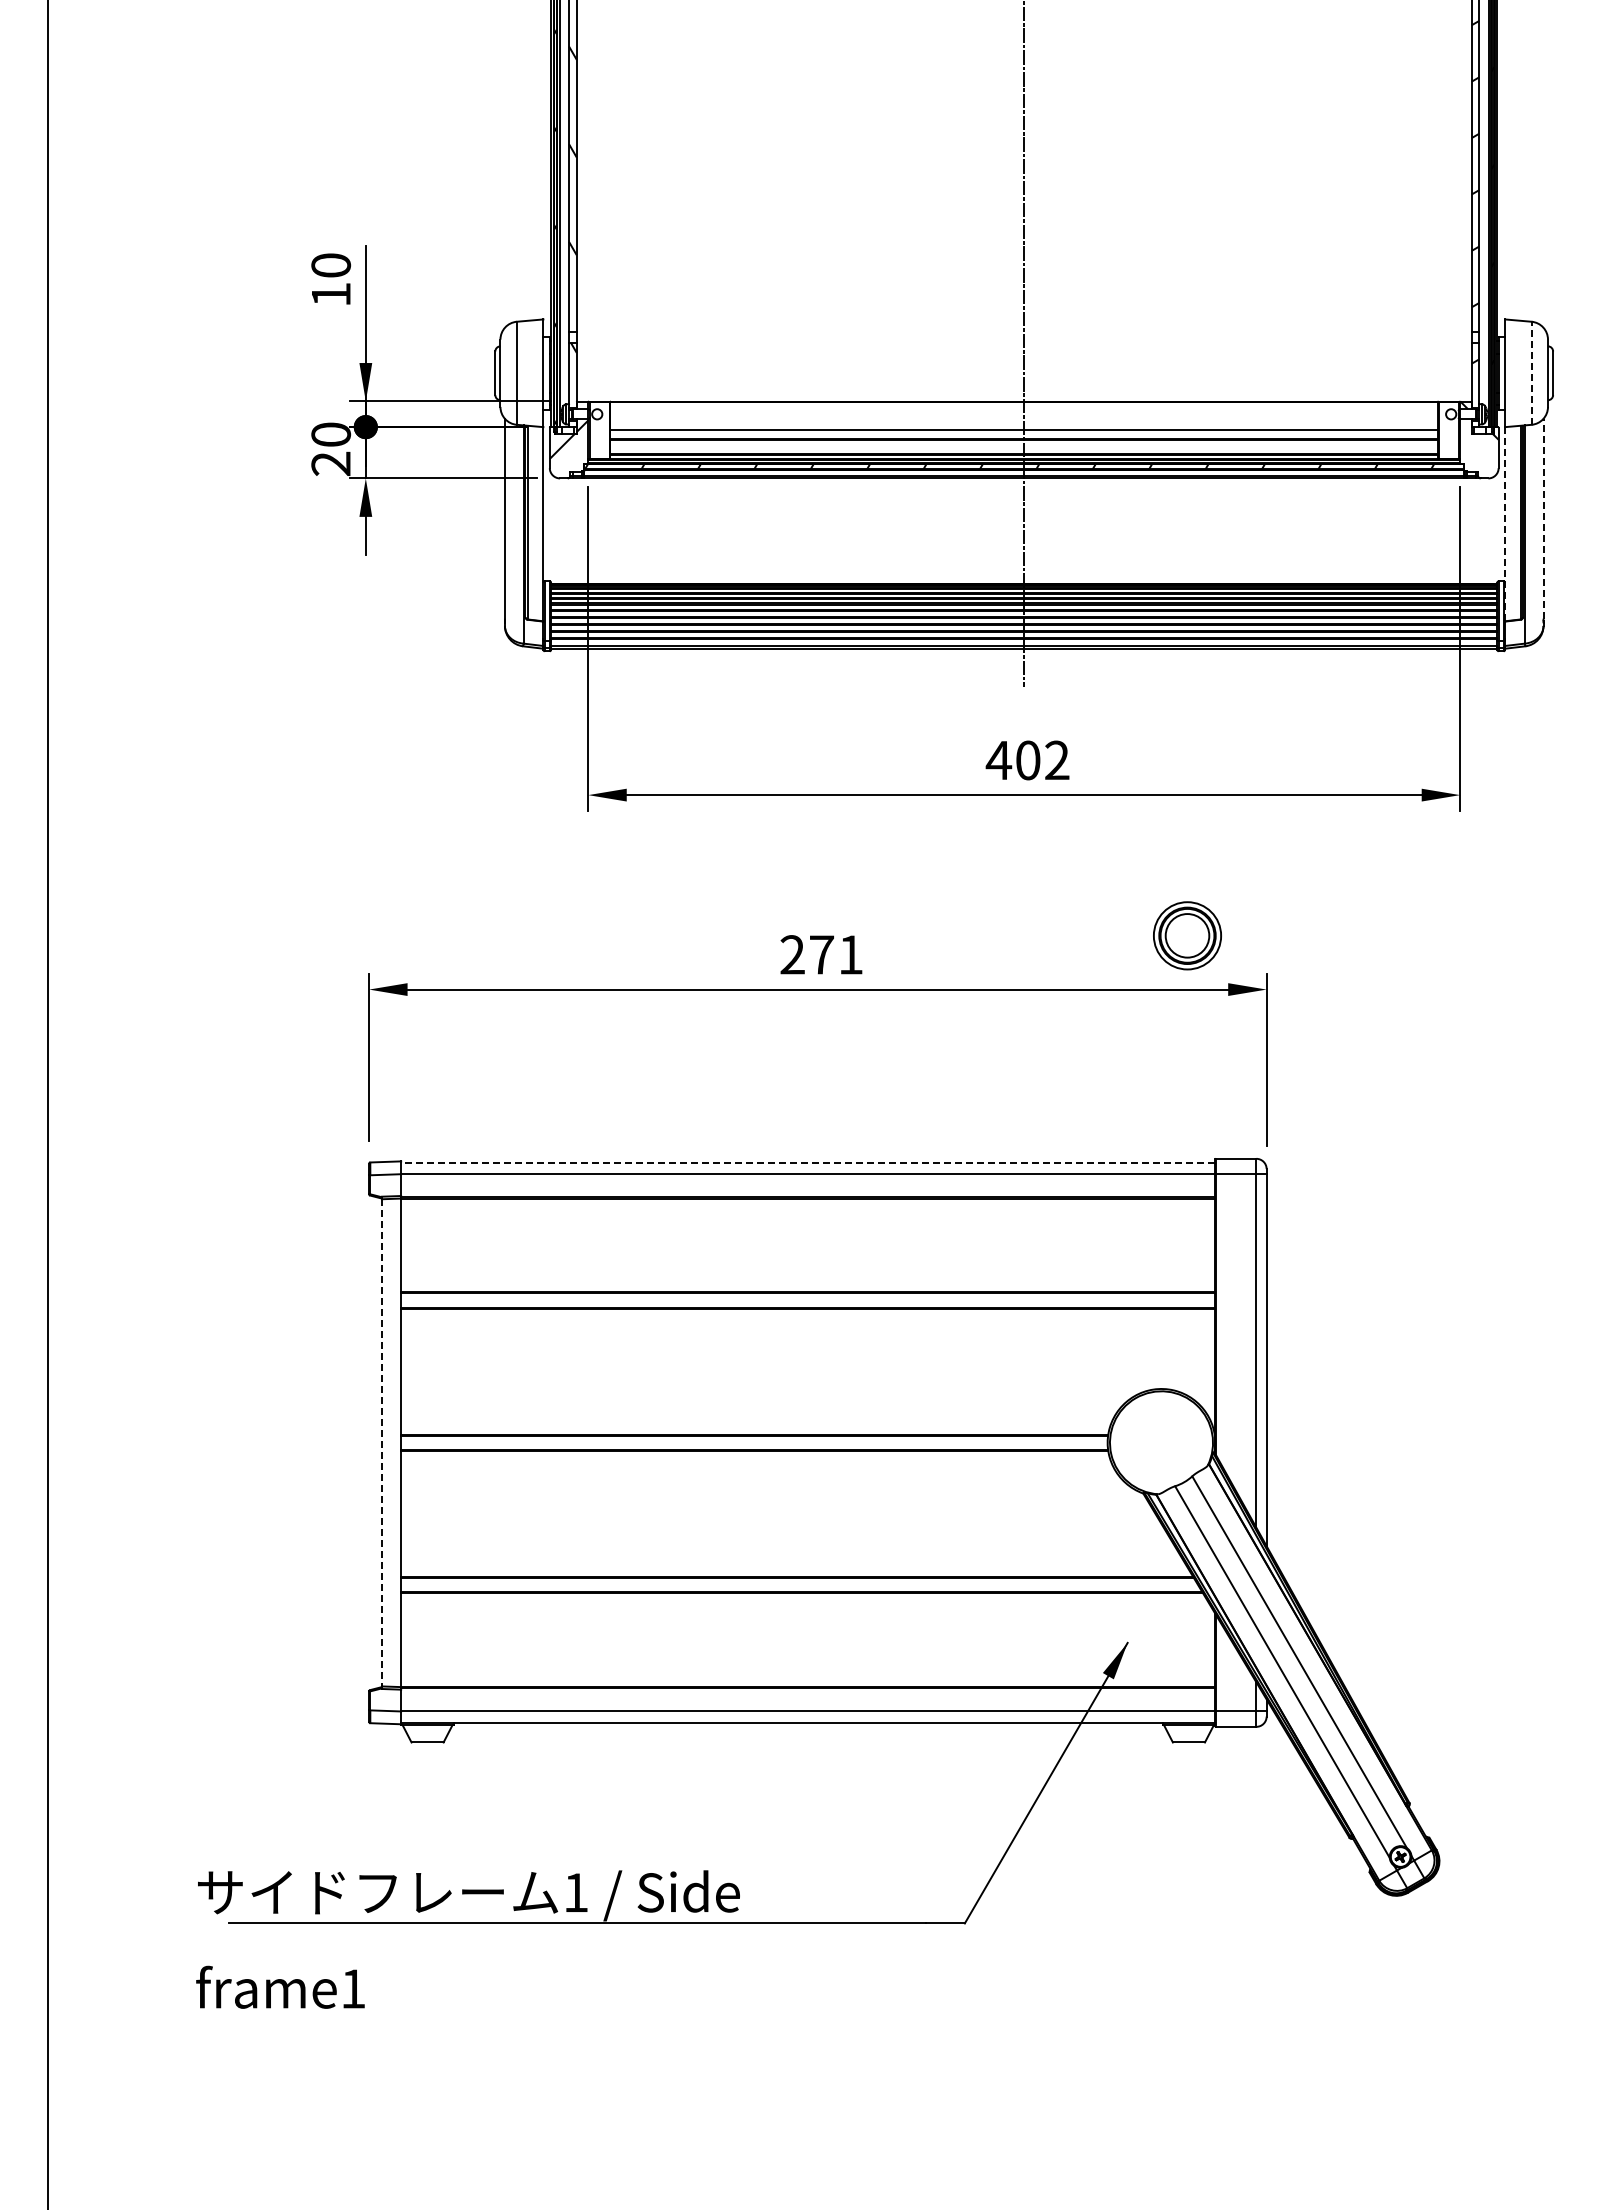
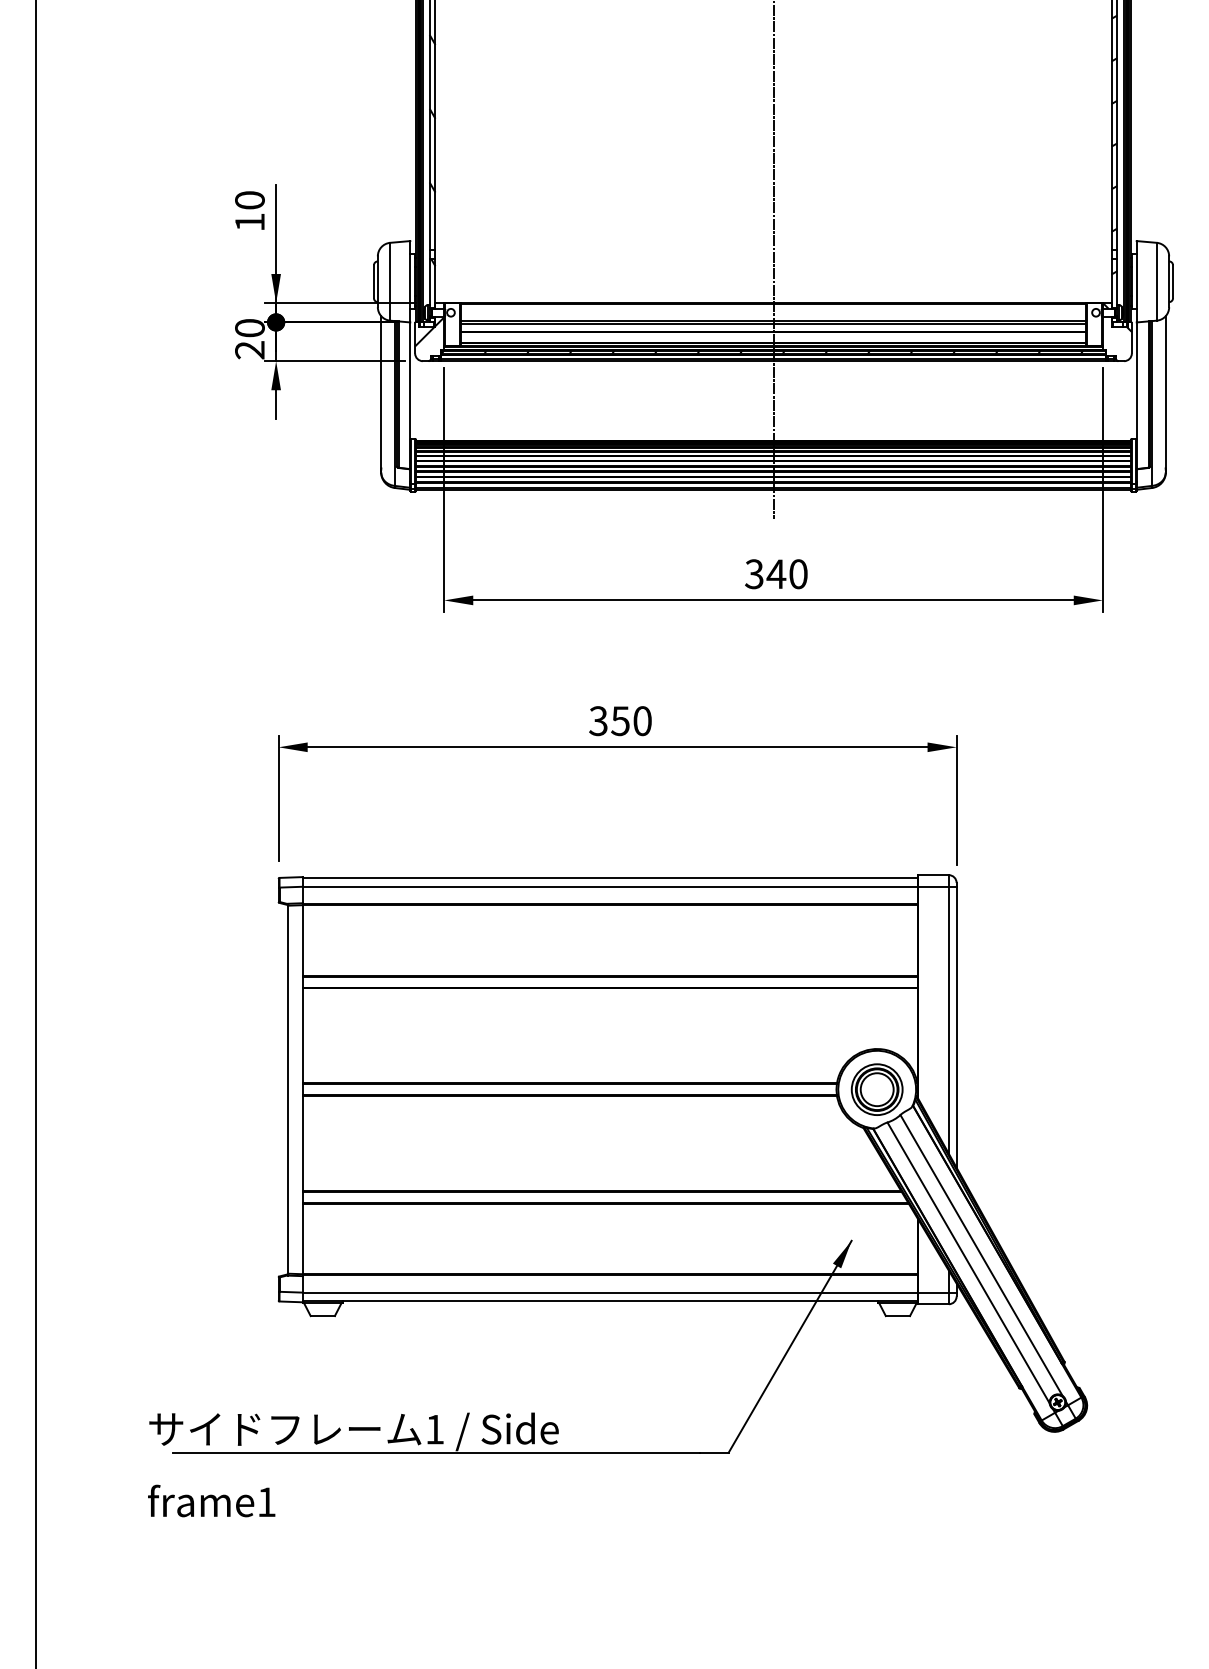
line: (1531, 373) -> (1156, 281), dashed -> solid
line: (1024, 424) -> (773, 320), added
line: (1543, 518) -> (1165, 391), dashed -> solid
line: (1505, 524) -> (1137, 395), dashed -> solid
text: (1027, 760) -> (775, 574), 402 -> 340
part: (1187, 935) -> (877, 1089), moved
text: (821, 954) -> (620, 720), 271 -> 350
line: (807, 1162) -> (609, 877), dashed -> solid
line: (381, 1442) -> (287, 1089), dashed -> solid

